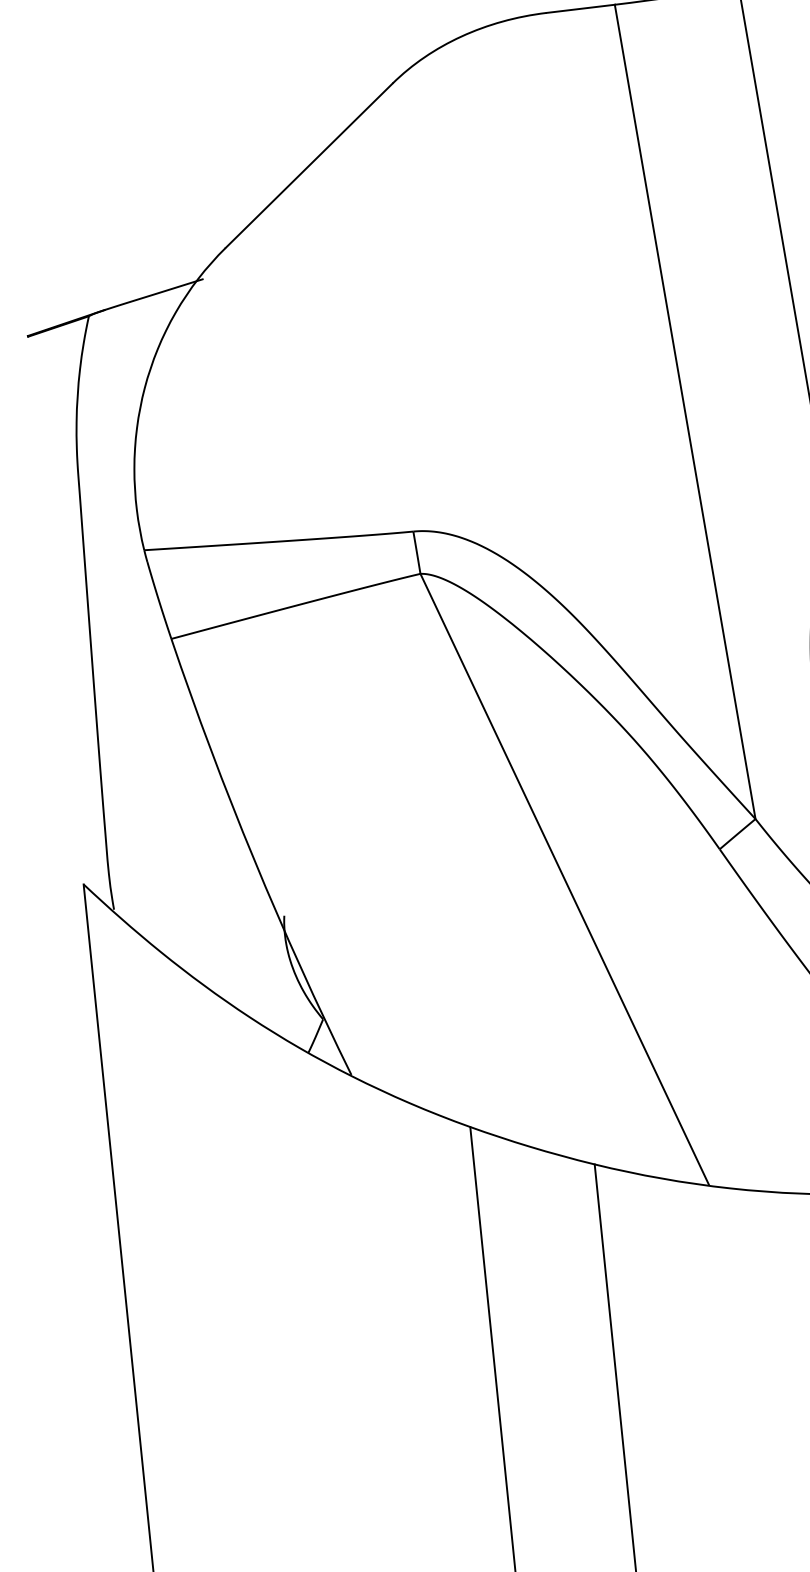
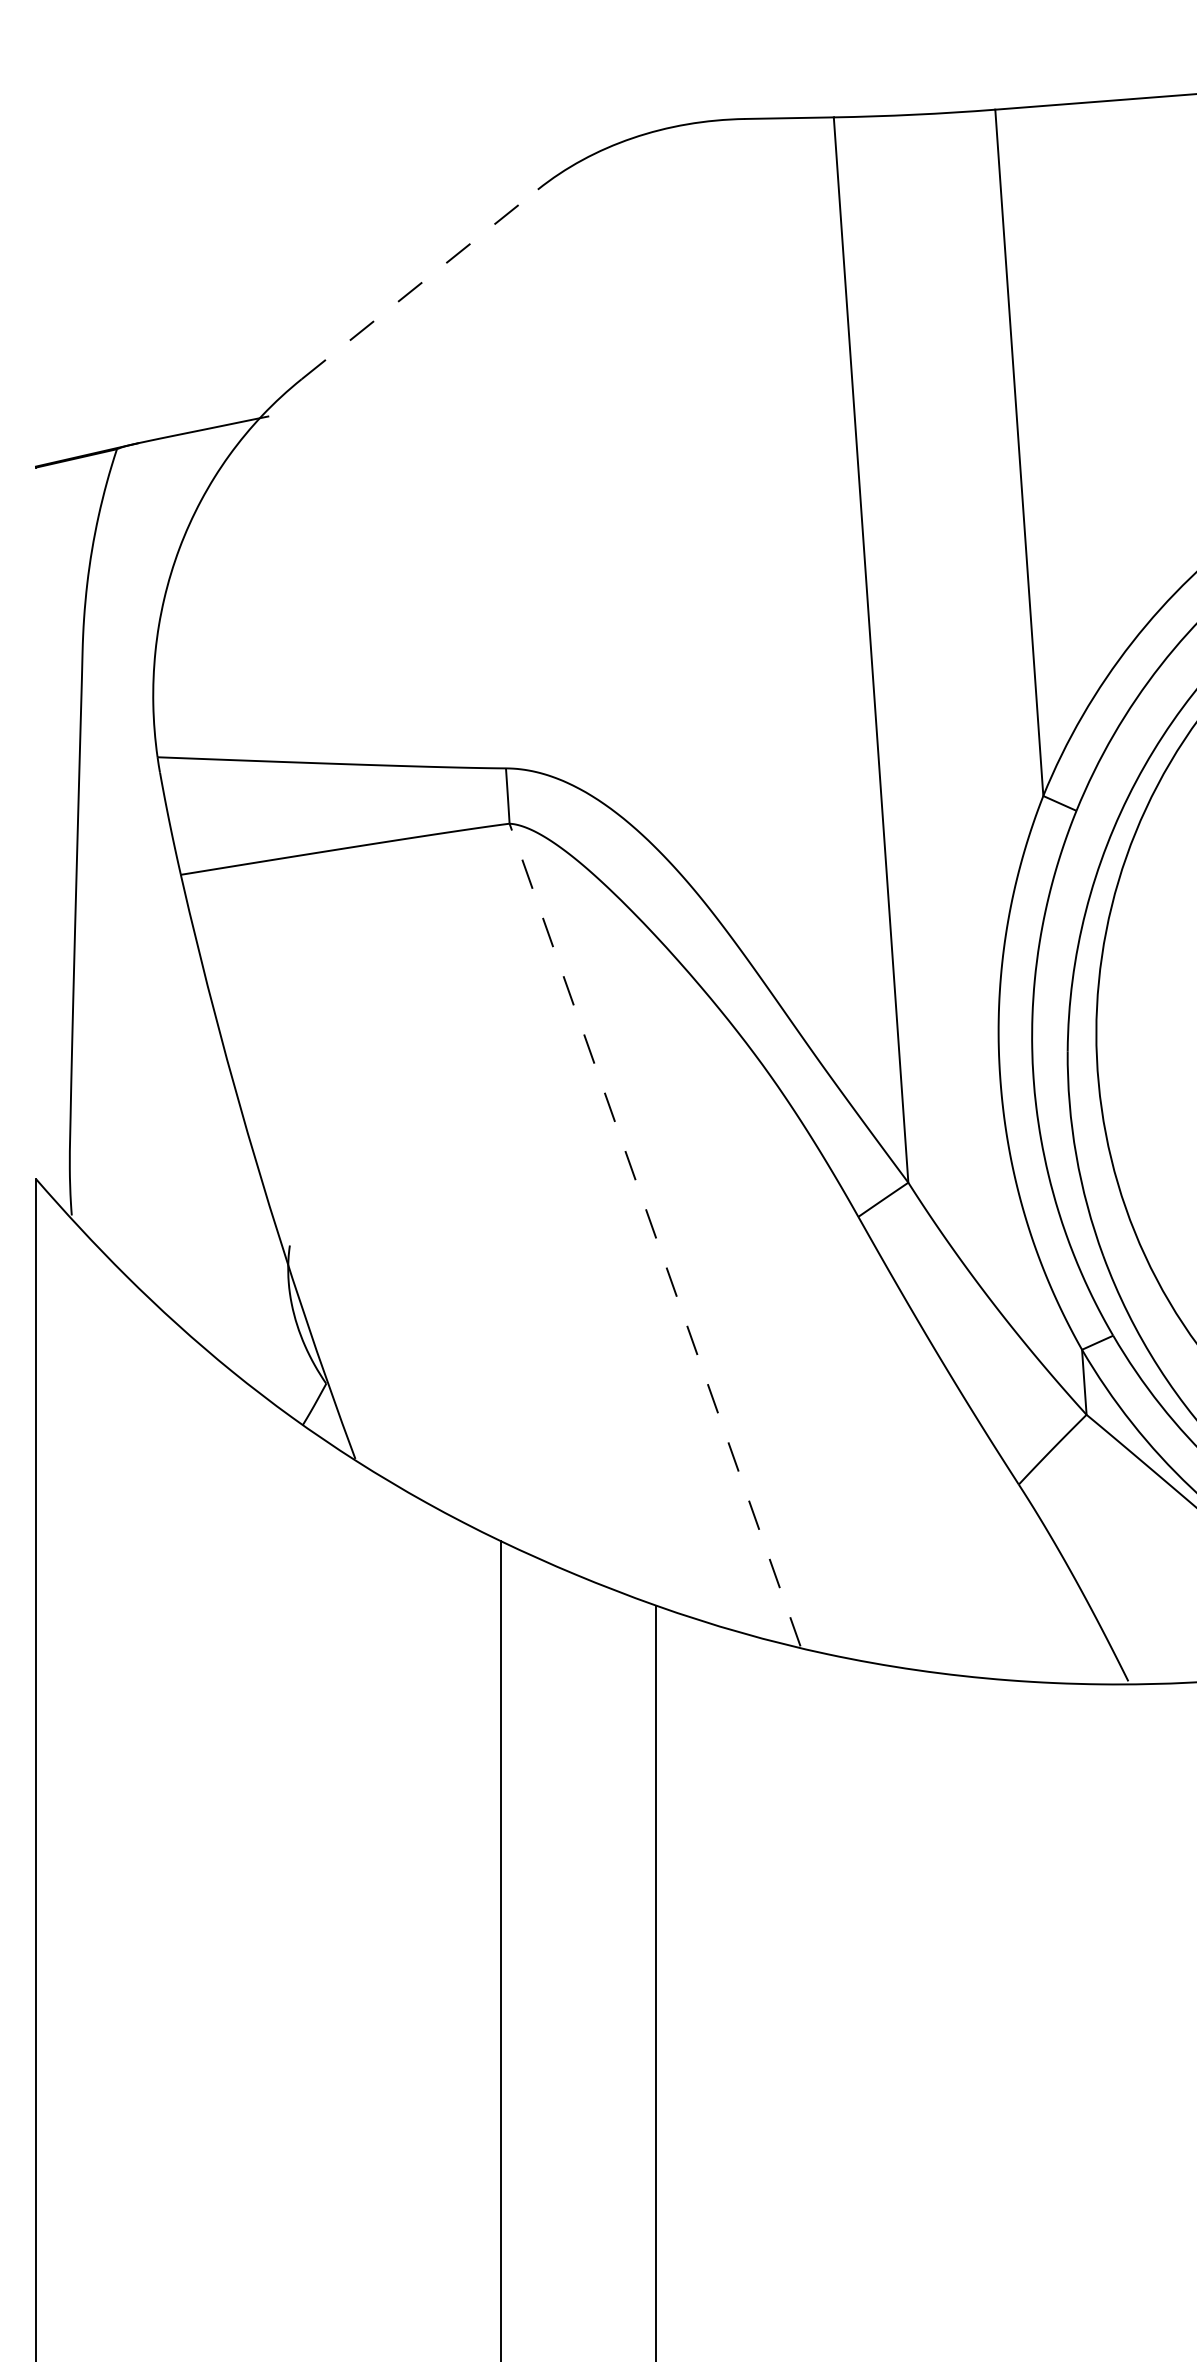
line: (309, 165) -> (420, 284), solid -> dashed
line: (564, 878) -> (654, 1234), solid -> dashed

